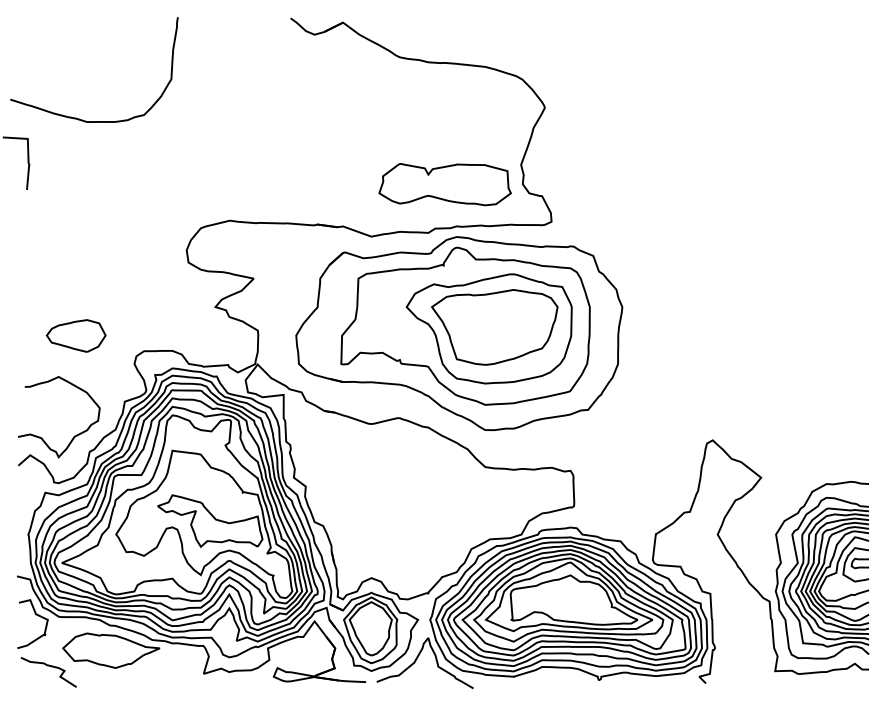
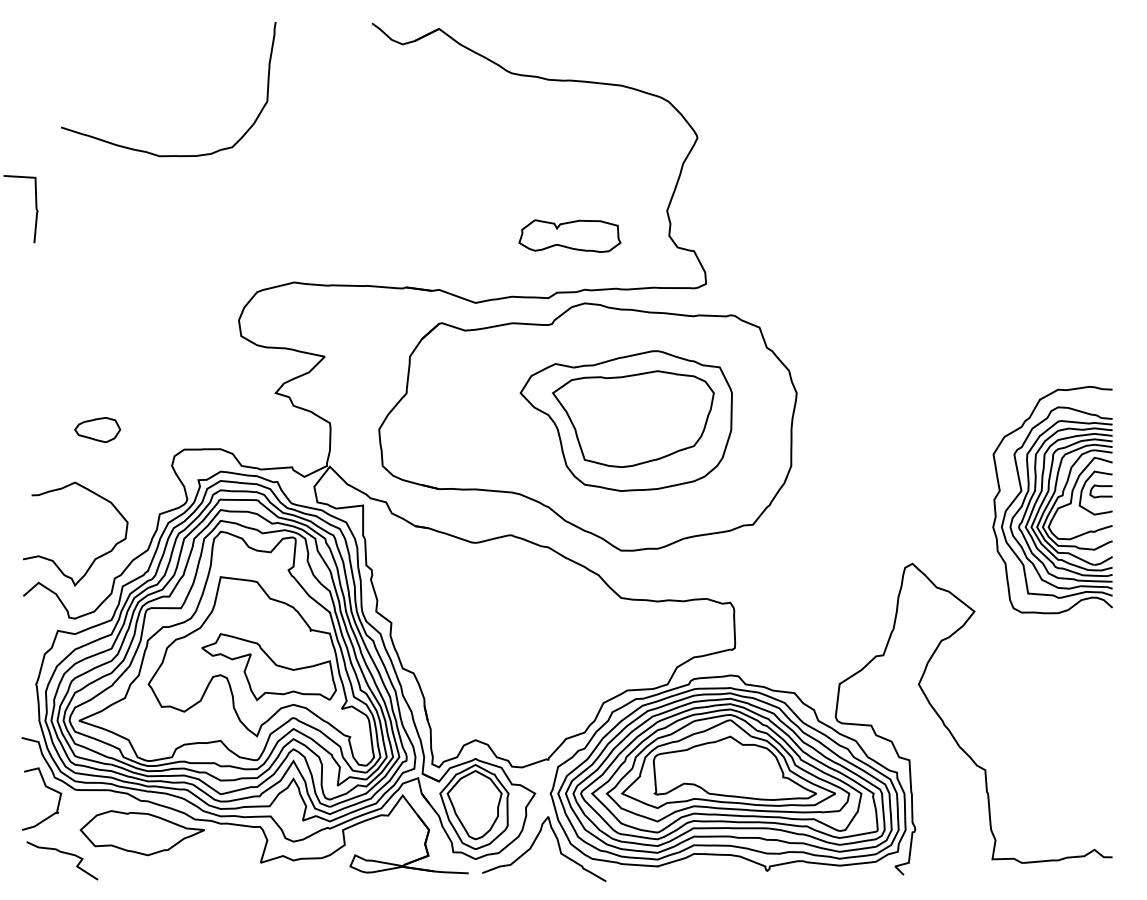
curve: (78, 118) -> (148, 151), moved
part: (444, 183) -> (569, 235), size x0.6
part: (465, 326) -> (595, 417), removed
part: (76, 335) -> (97, 429), size x0.6
part: (822, 570) -> (1052, 500), moved

